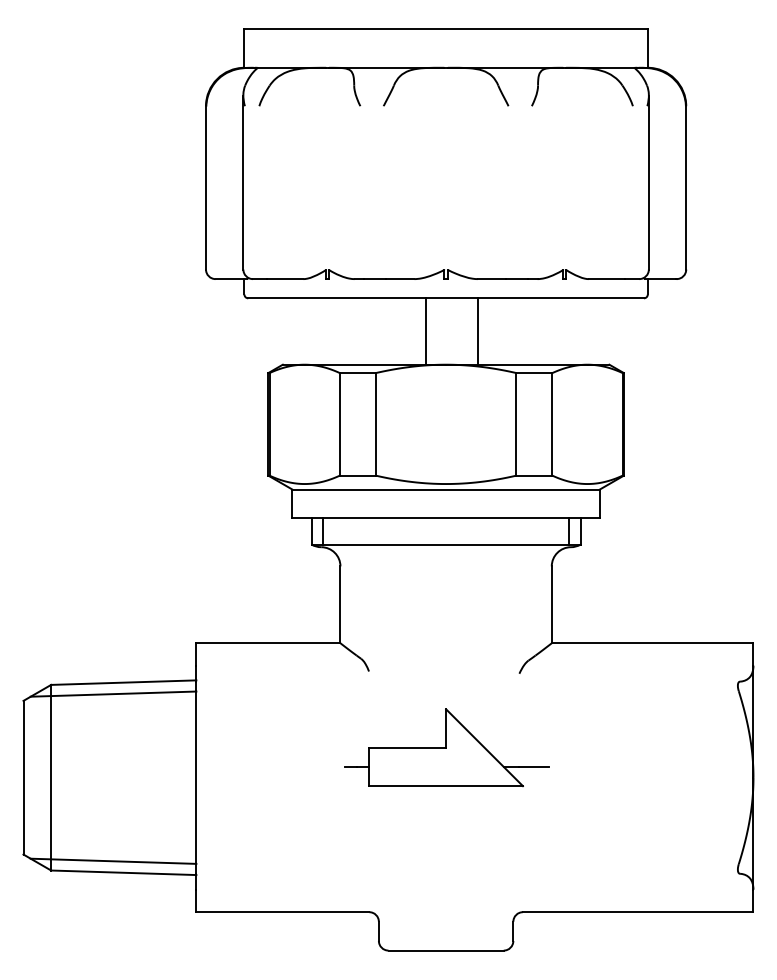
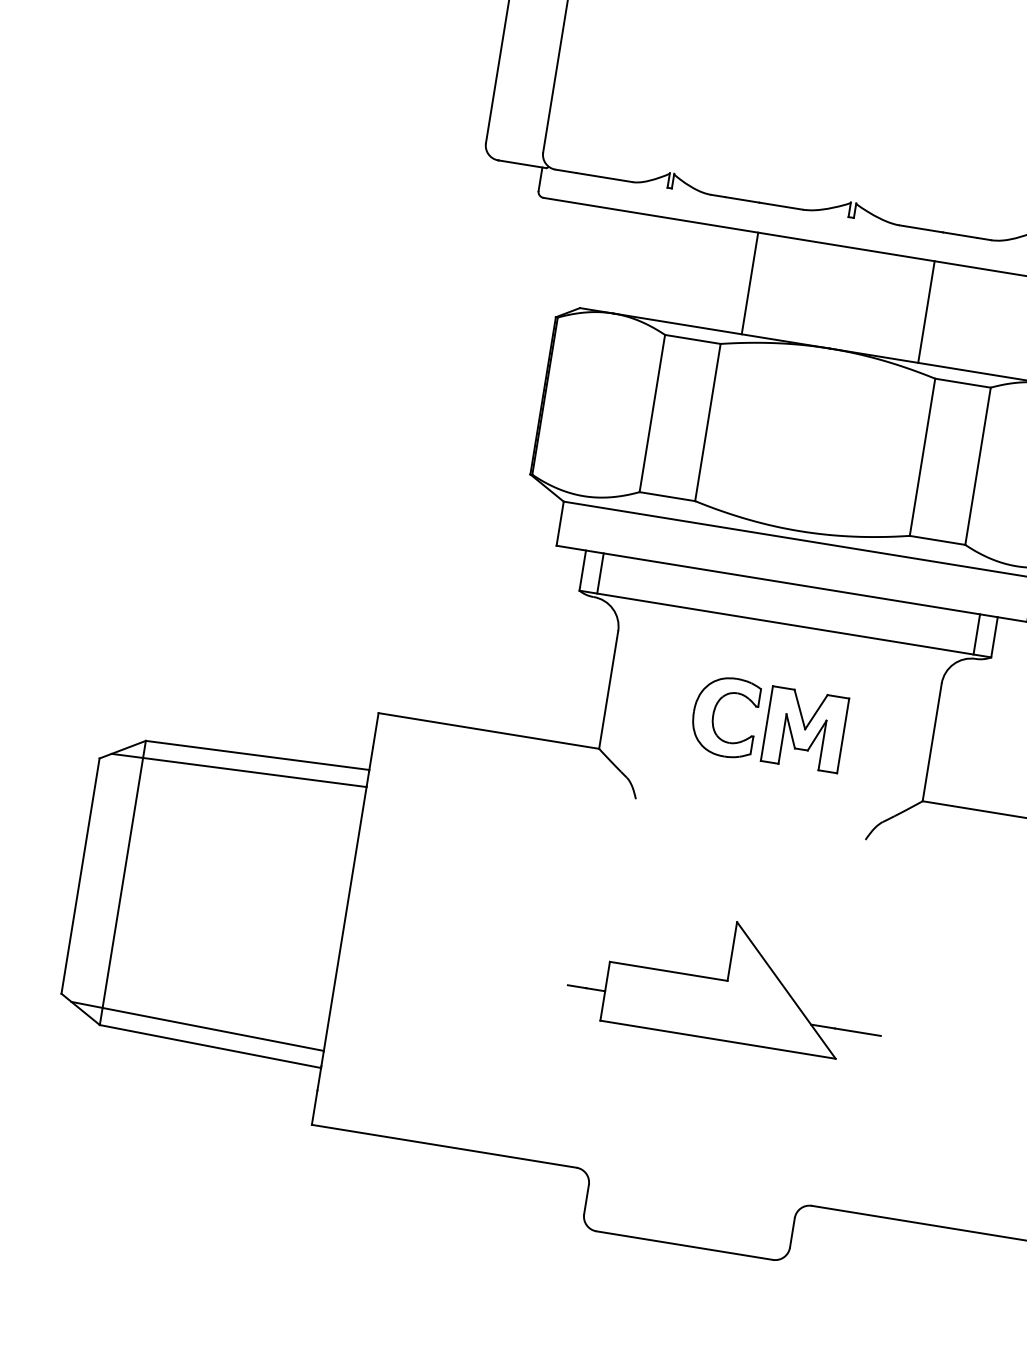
line: (425, 331) -> (750, 283), moved
line: (477, 331) -> (926, 311), moved
part: (445, 609) -> (768, 723), added
part: (446, 747) -> (728, 980), moved

